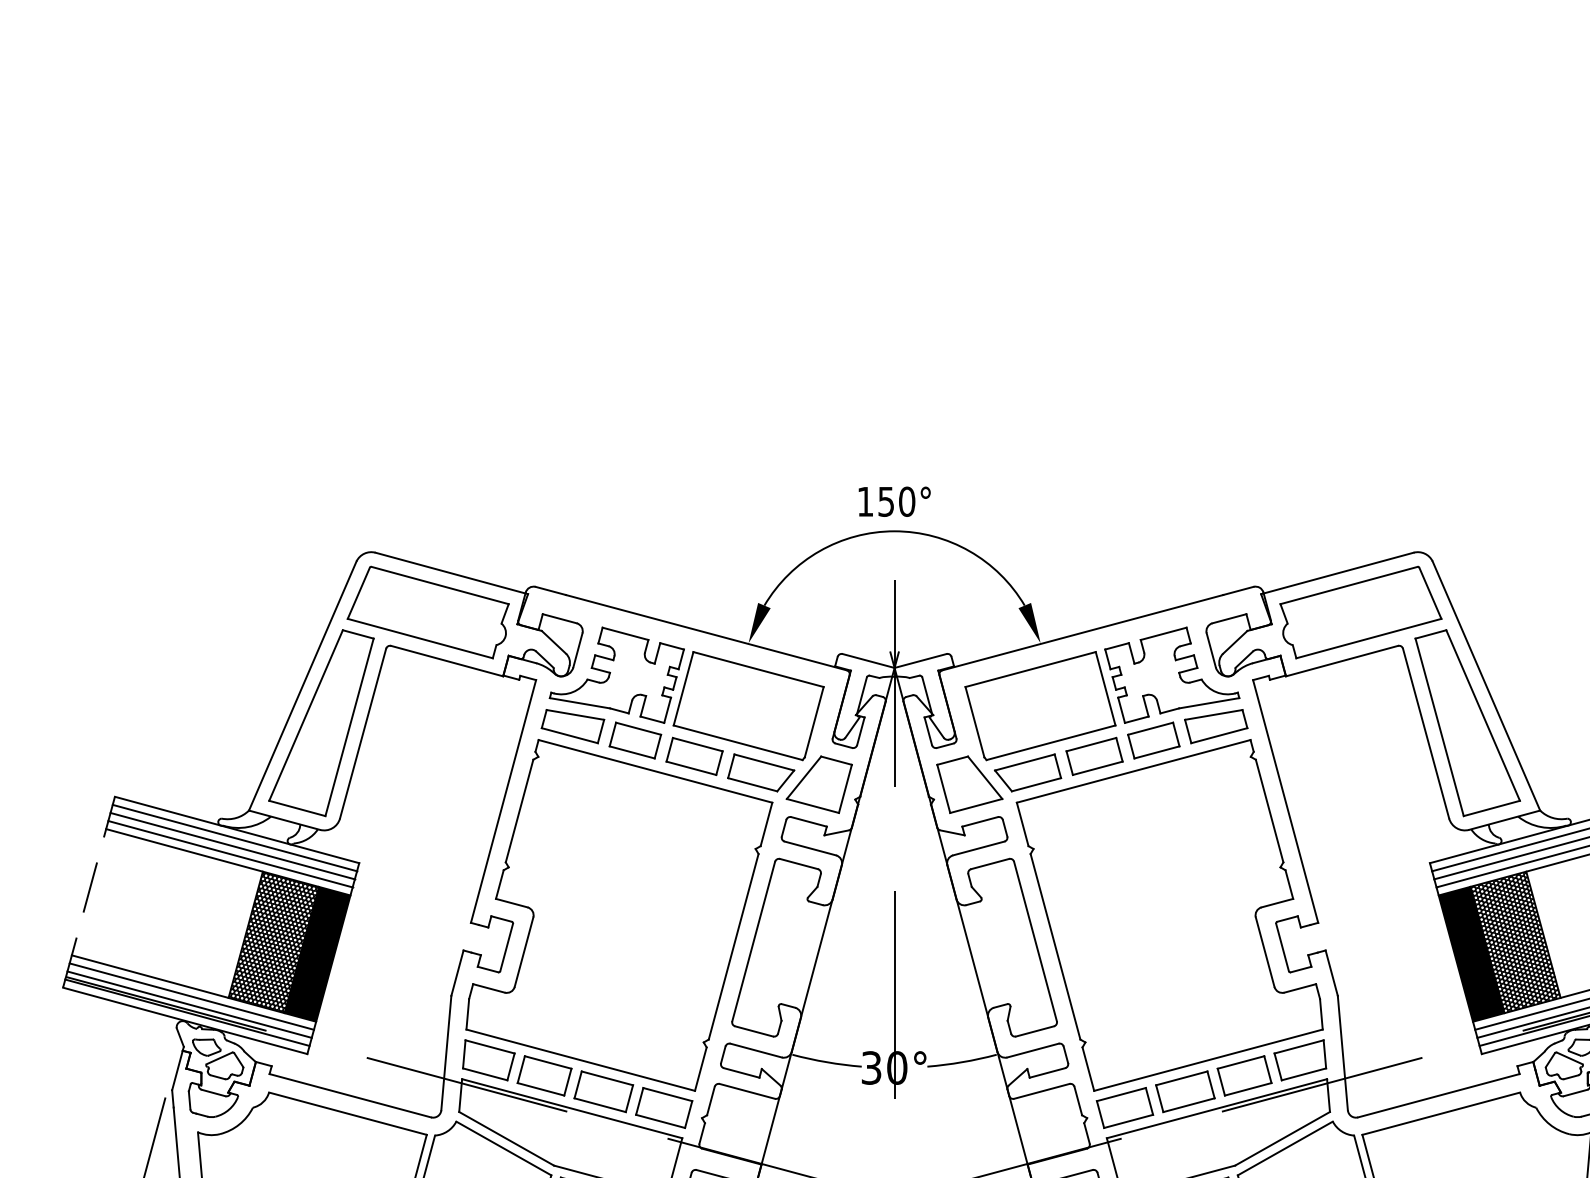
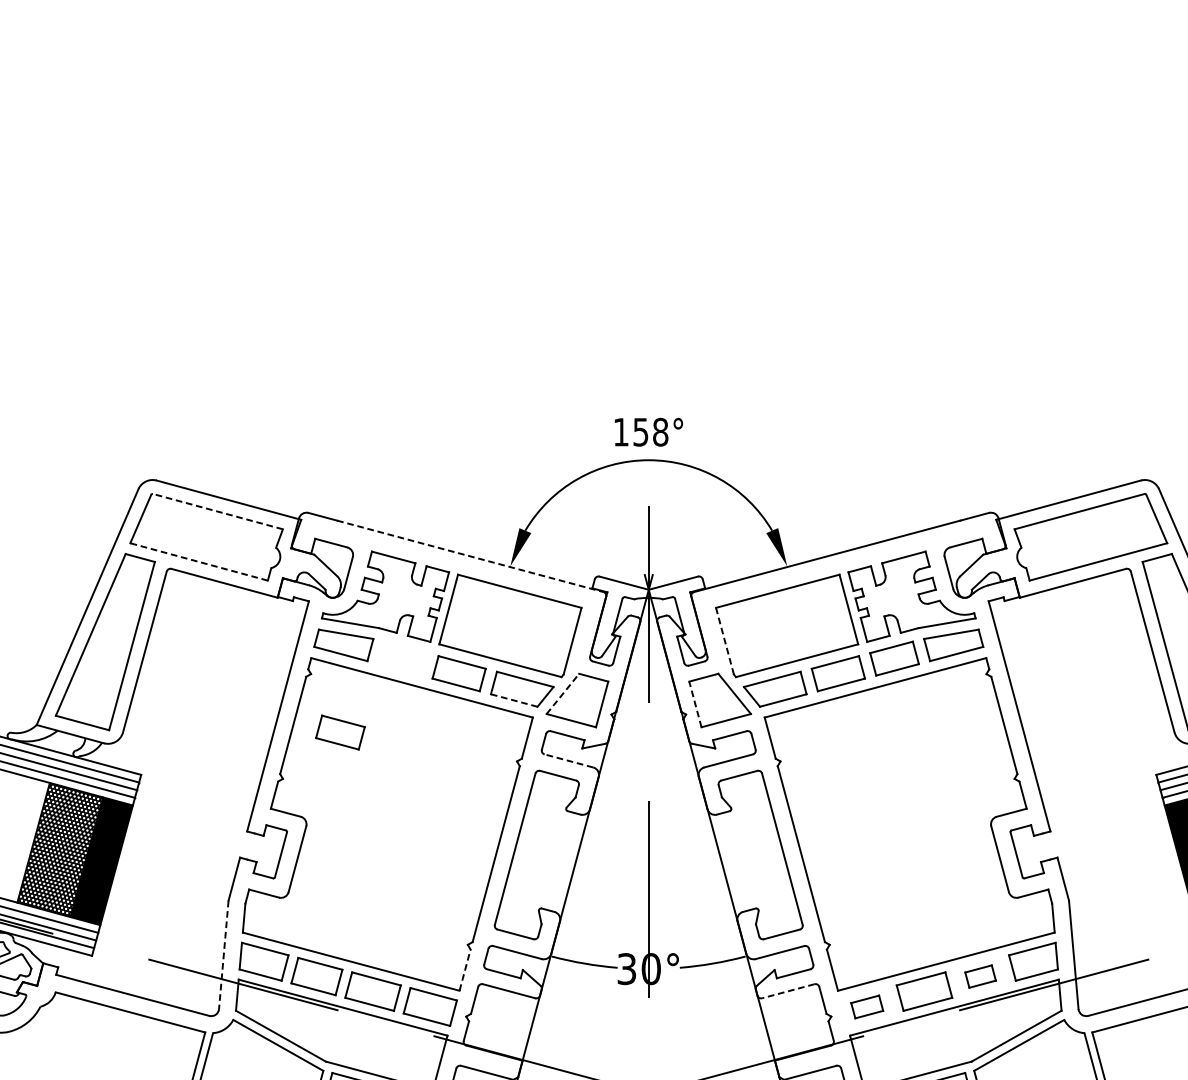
text: (907, 501) -> (661, 431), 150° -> 158°
line: (439, 585) -> (217, 511), solid -> dashed
line: (706, 632) -> (470, 556), solid -> dashed
line: (419, 638) -> (198, 561), solid -> dashed
line: (974, 721) -> (724, 640), solid -> dashed
part: (635, 740) -> (340, 732), moved
line: (804, 777) -> (563, 693), solid -> dashed
line: (753, 784) -> (515, 700), solid -> dashed
line: (943, 788) -> (695, 704), solid -> dashed
line: (810, 848) -> (569, 760), solid -> dashed
line: (446, 1053) -> (223, 955), solid -> dashed
line: (700, 1068) -> (464, 969), solid -> dashed
part: (1244, 1075) -> (980, 976), size x0.6
line: (1041, 1091) -> (788, 991), solid -> dashed
part: (1124, 1107) -> (866, 1006), size x0.6

